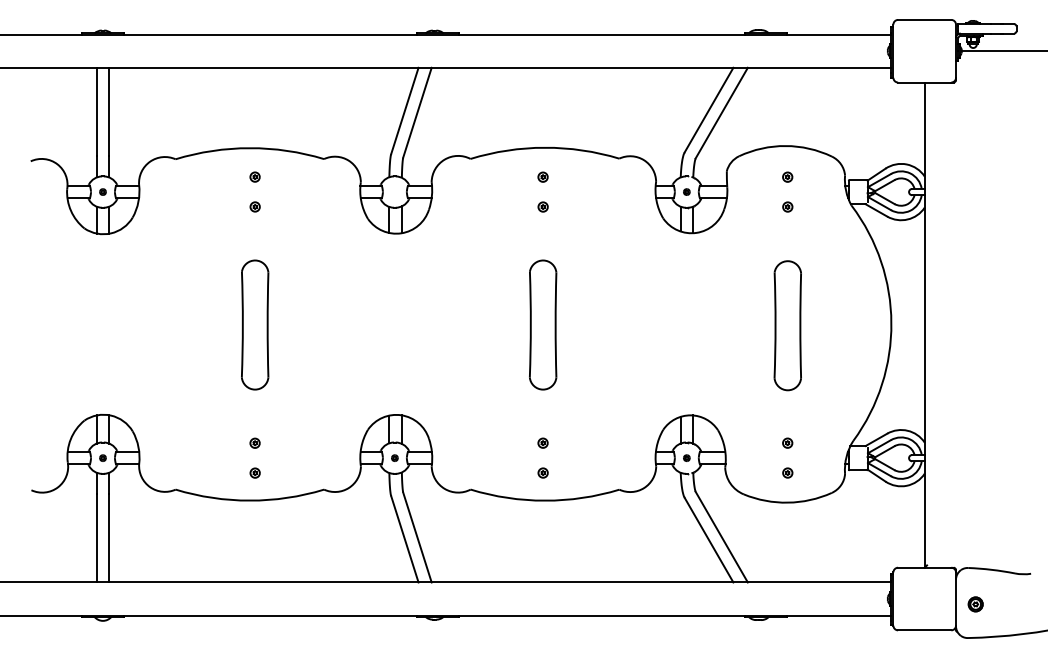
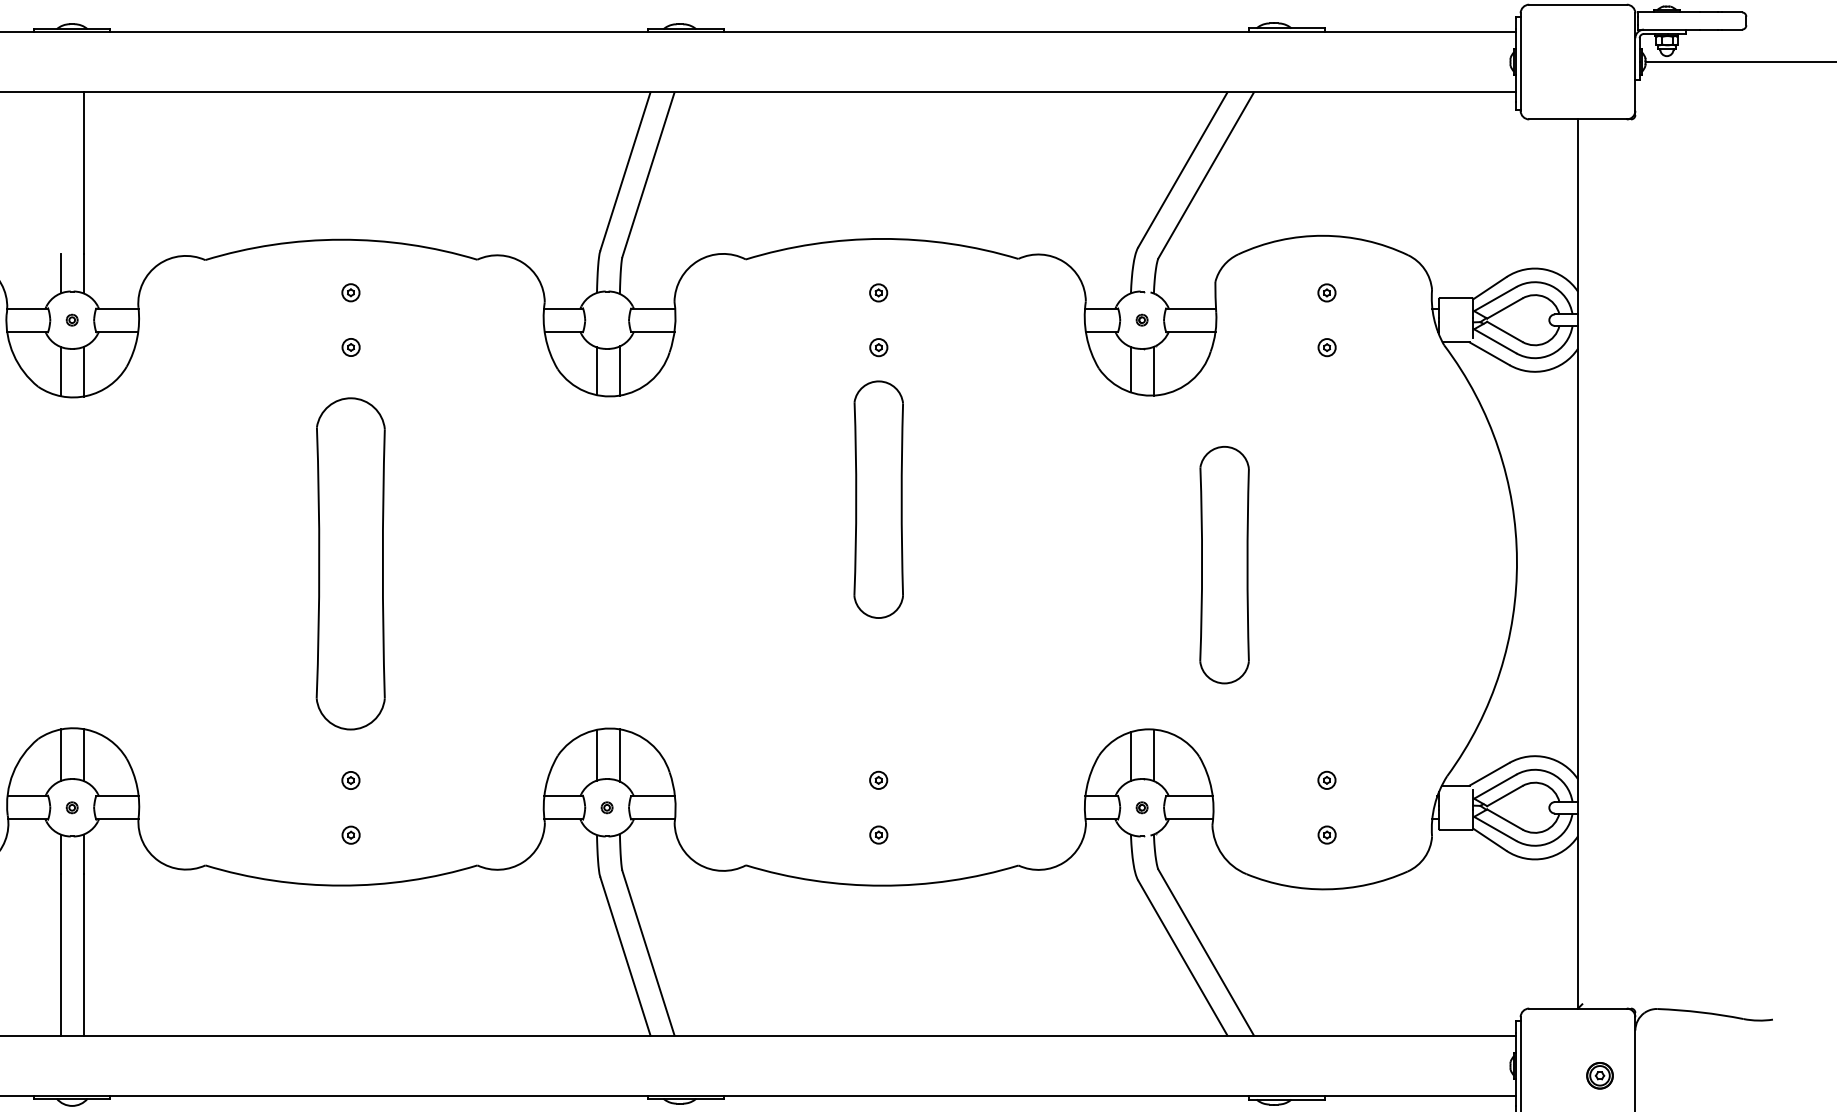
line: (96, 111) -> (60, 172), removed
part: (255, 324) -> (351, 562), size x1.4
part: (543, 324) -> (879, 498), moved
part: (787, 325) -> (1223, 564), moved
part: (975, 604) -> (1599, 1075), moved

